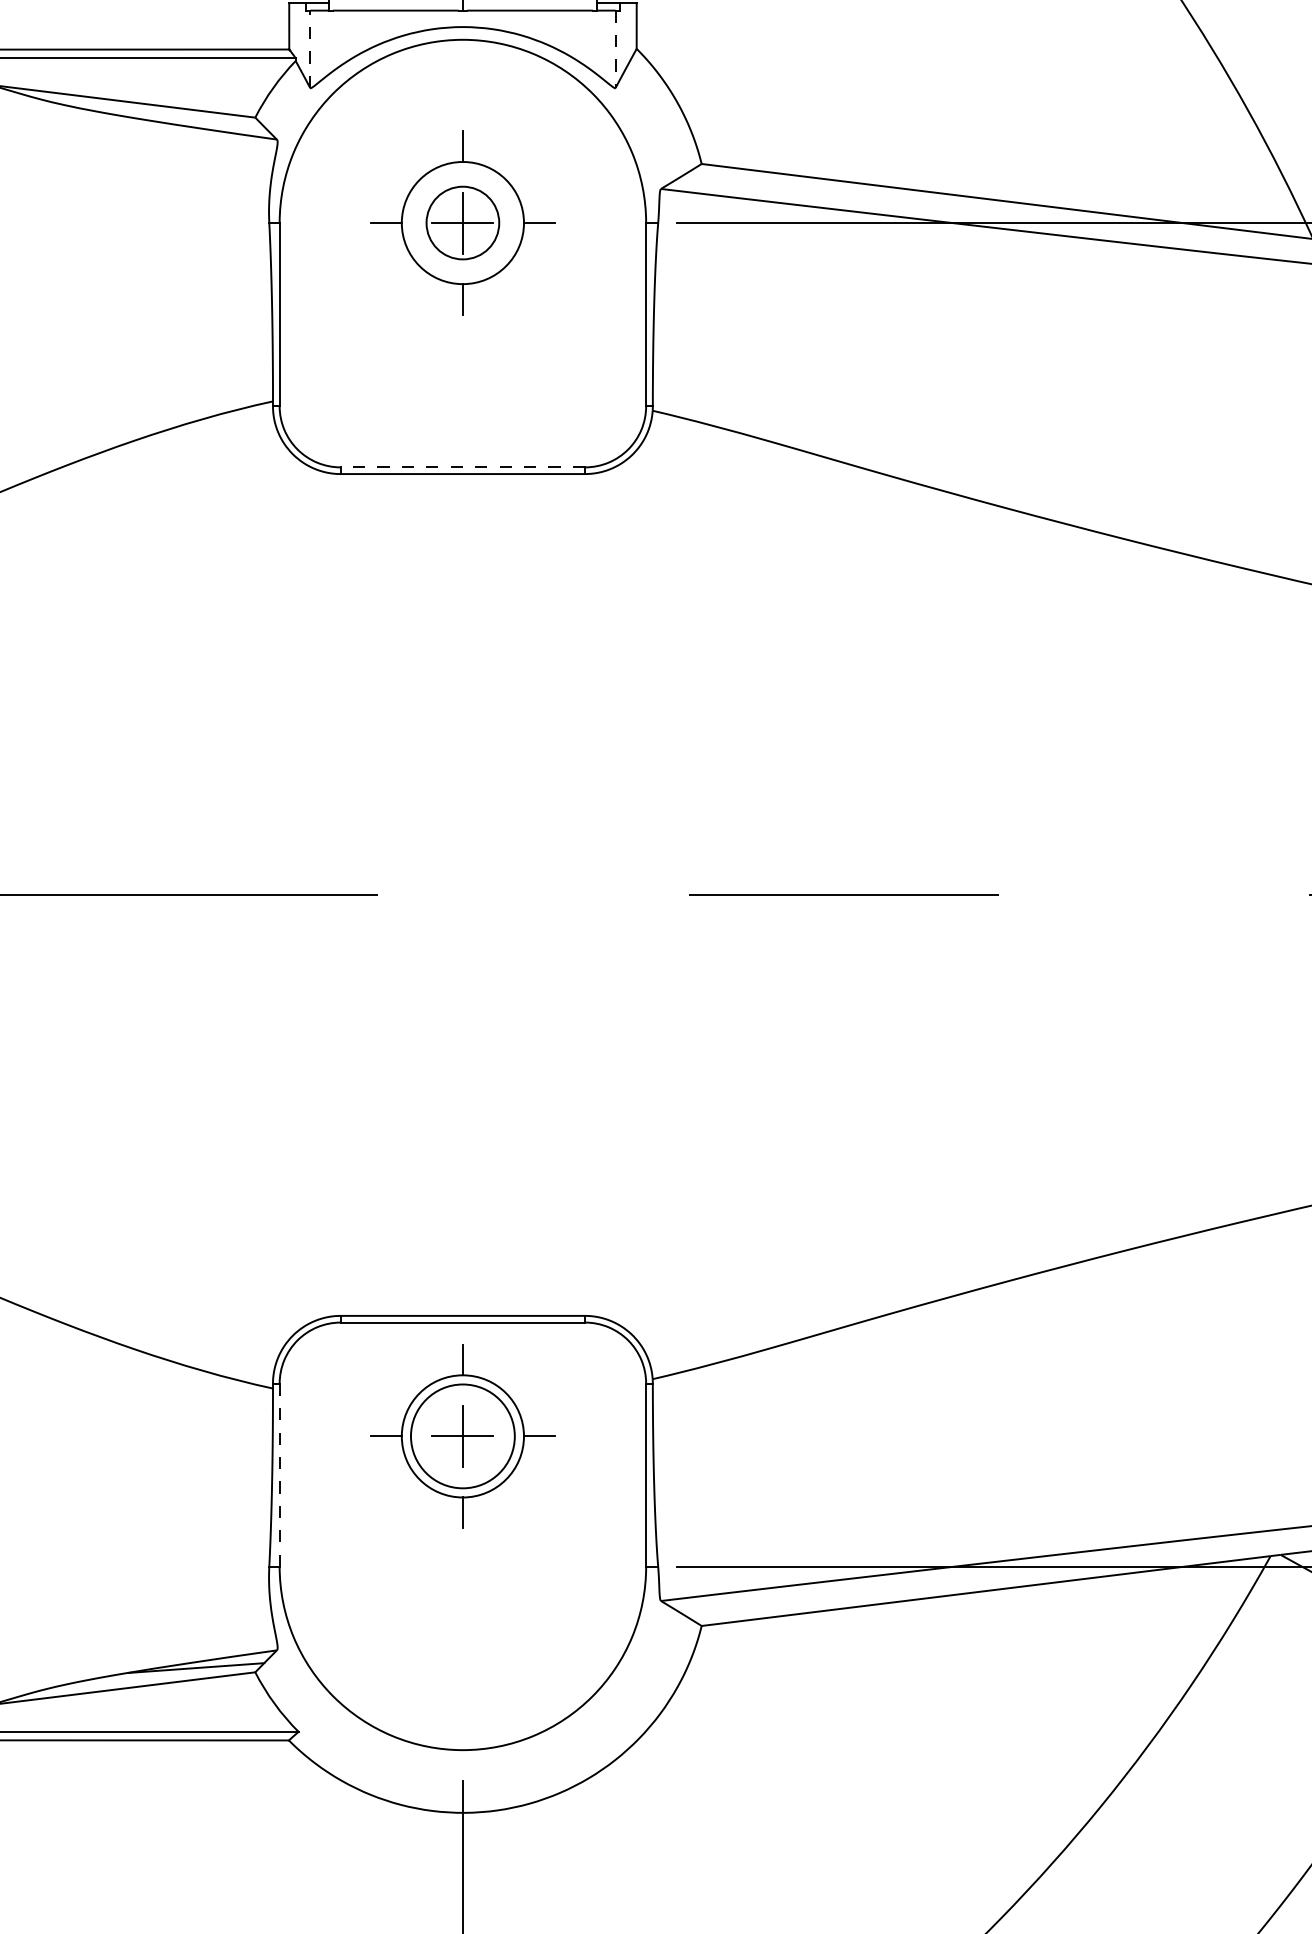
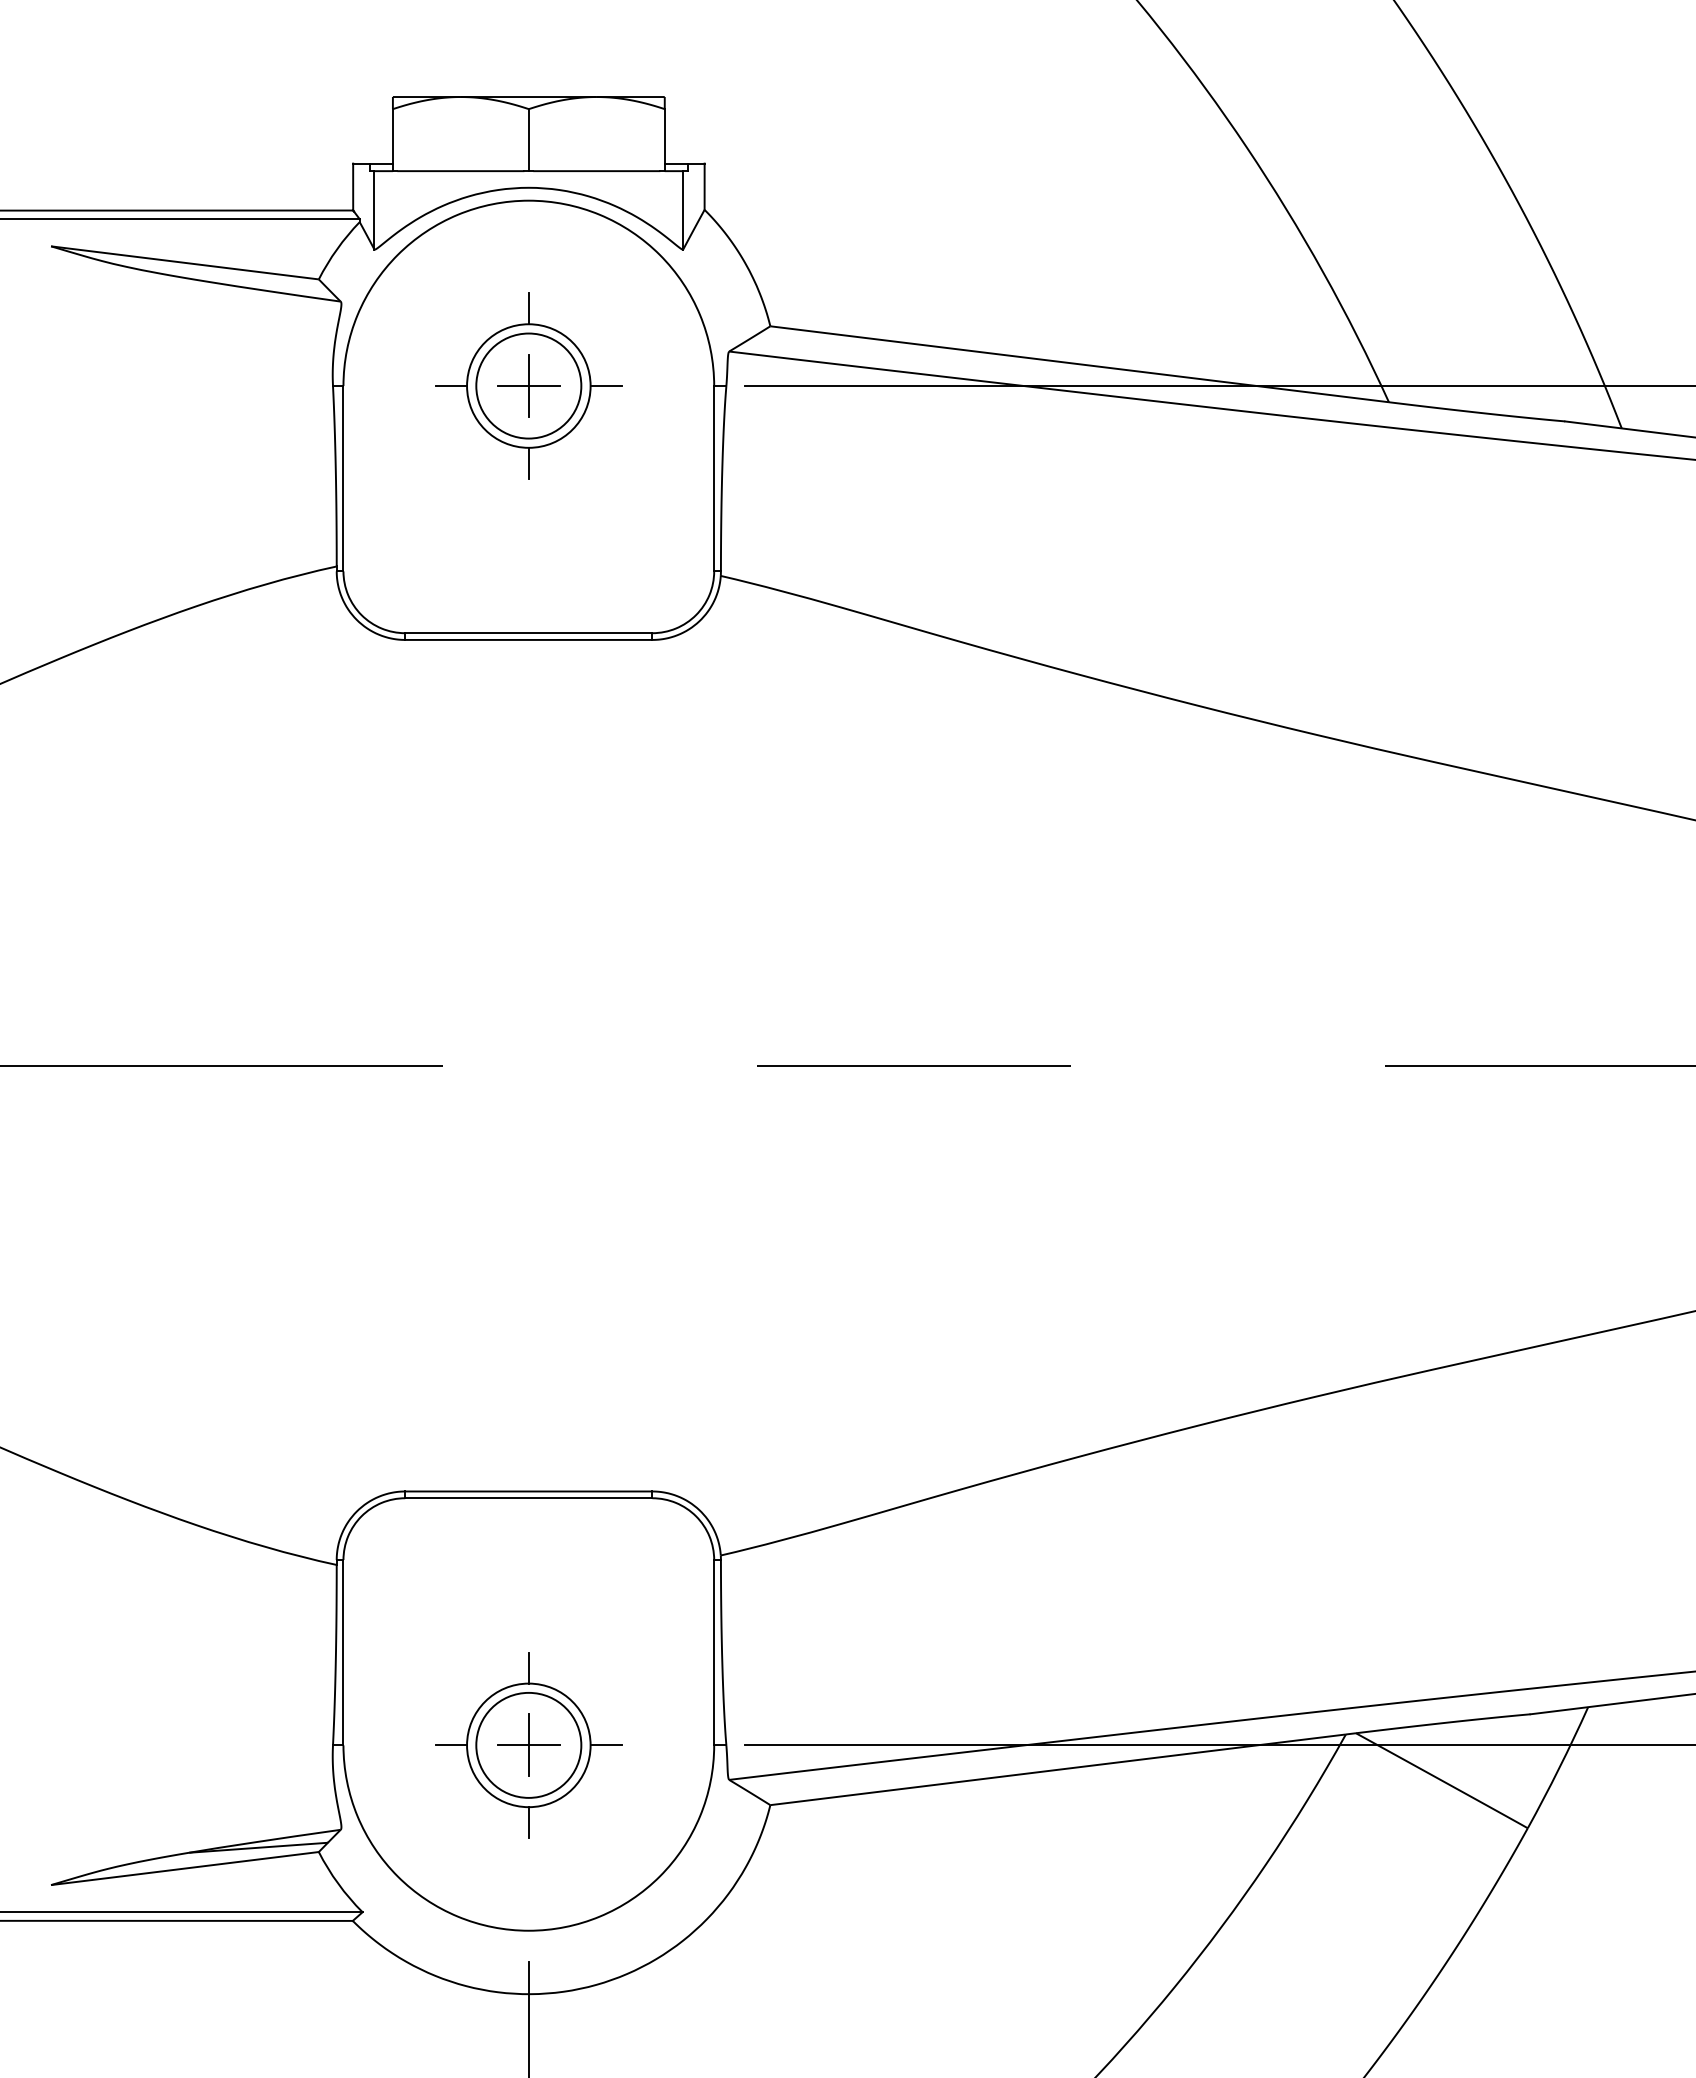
line: (310, 48) -> (374, 209), dashed -> solid
line: (615, 49) -> (683, 210), dashed -> solid
circle: (462, 222) -> (528, 385), size x1.43
line: (462, 467) -> (528, 633), dashed -> solid
part: (462, 1436) -> (528, 1745), moved
line: (279, 1475) -> (343, 1652), dashed -> solid

